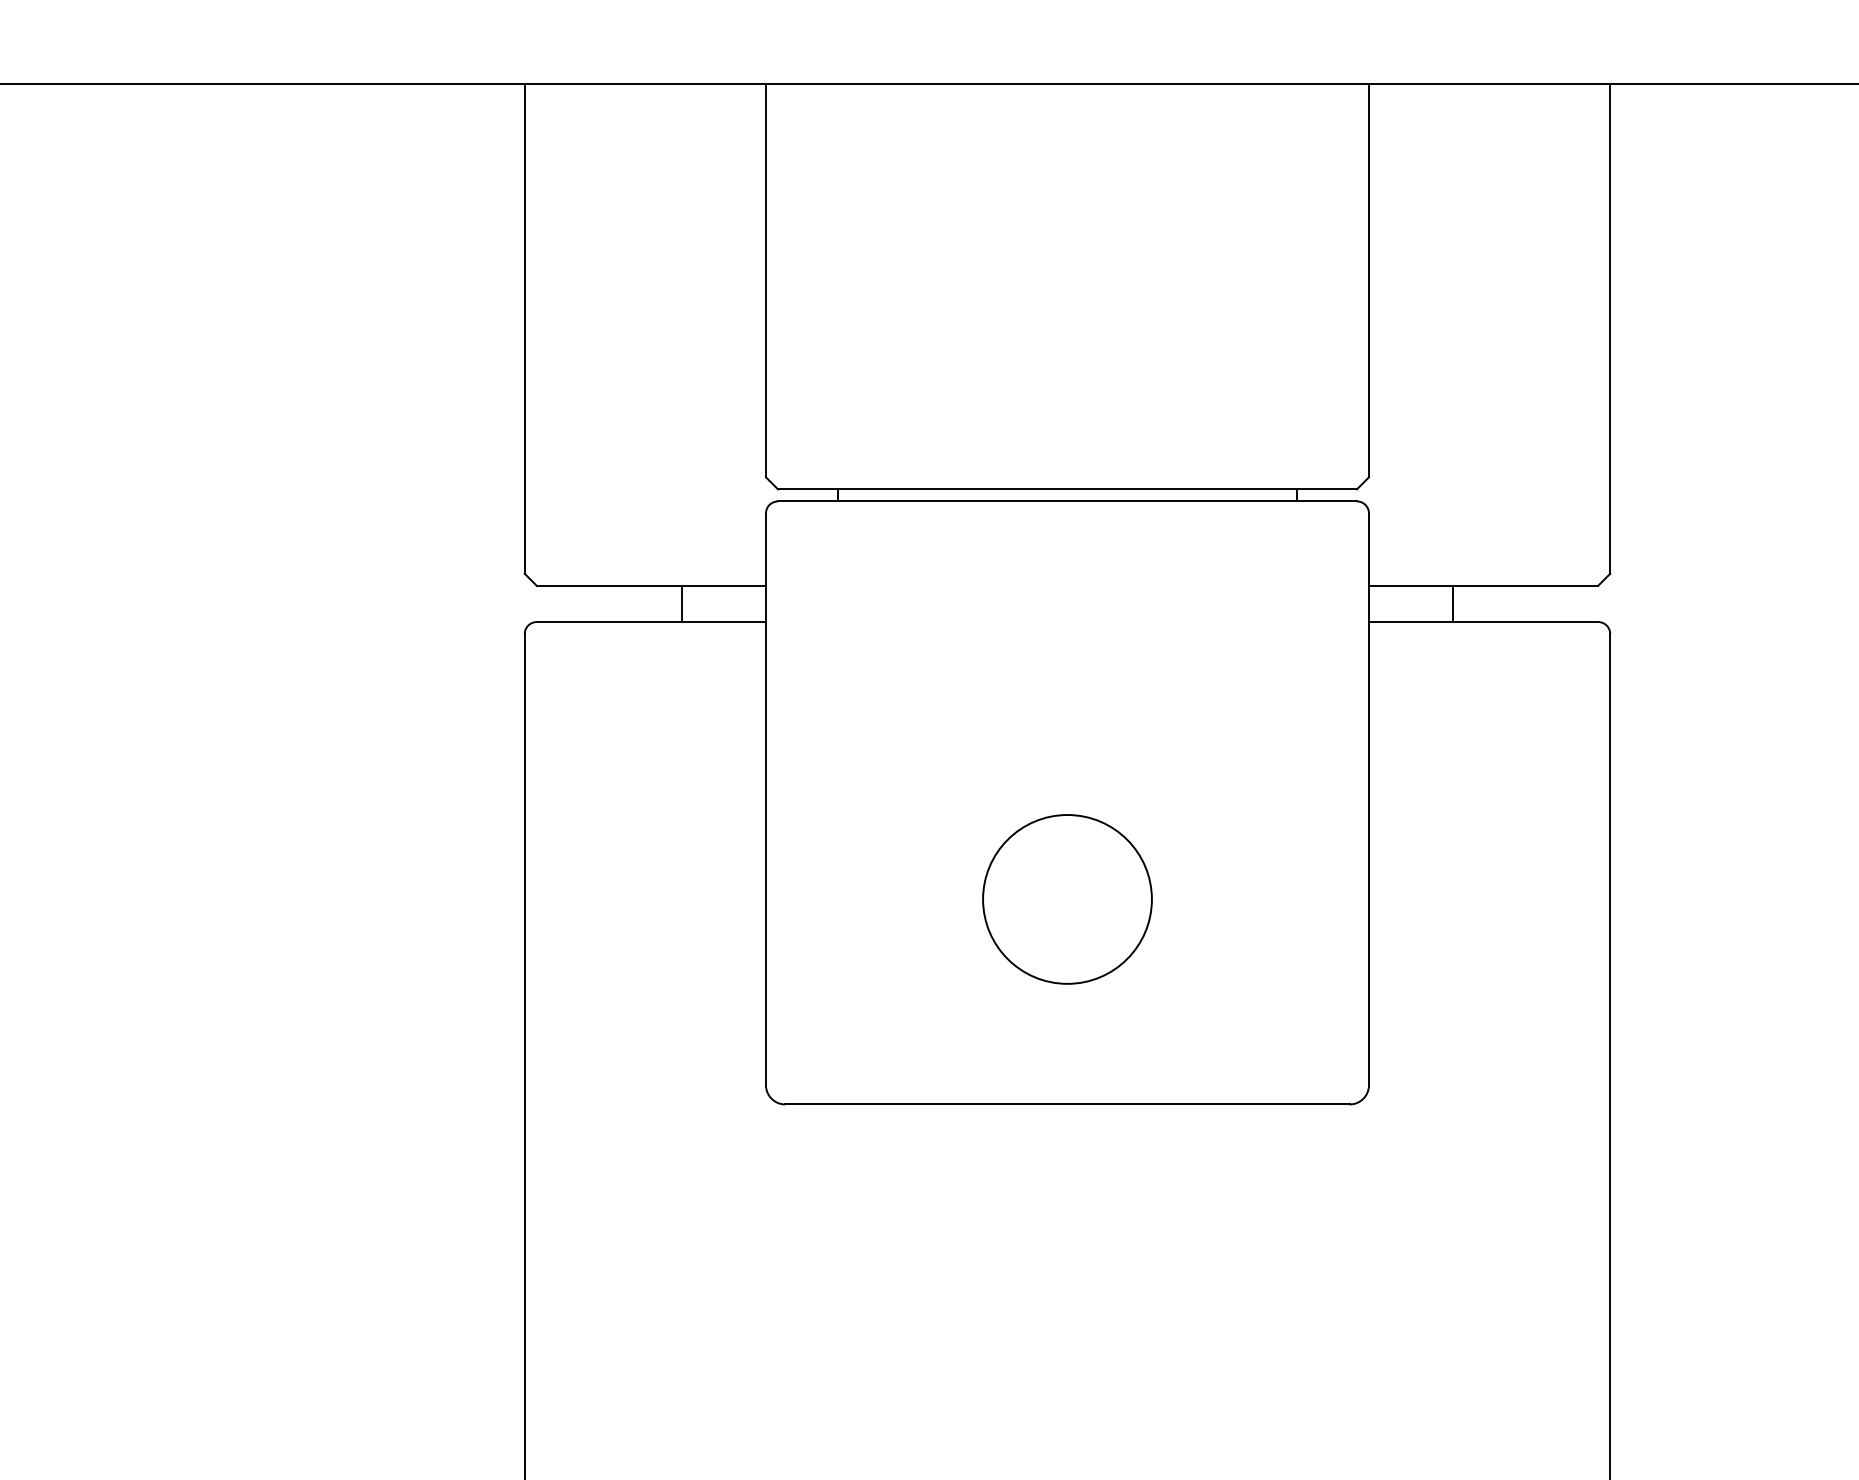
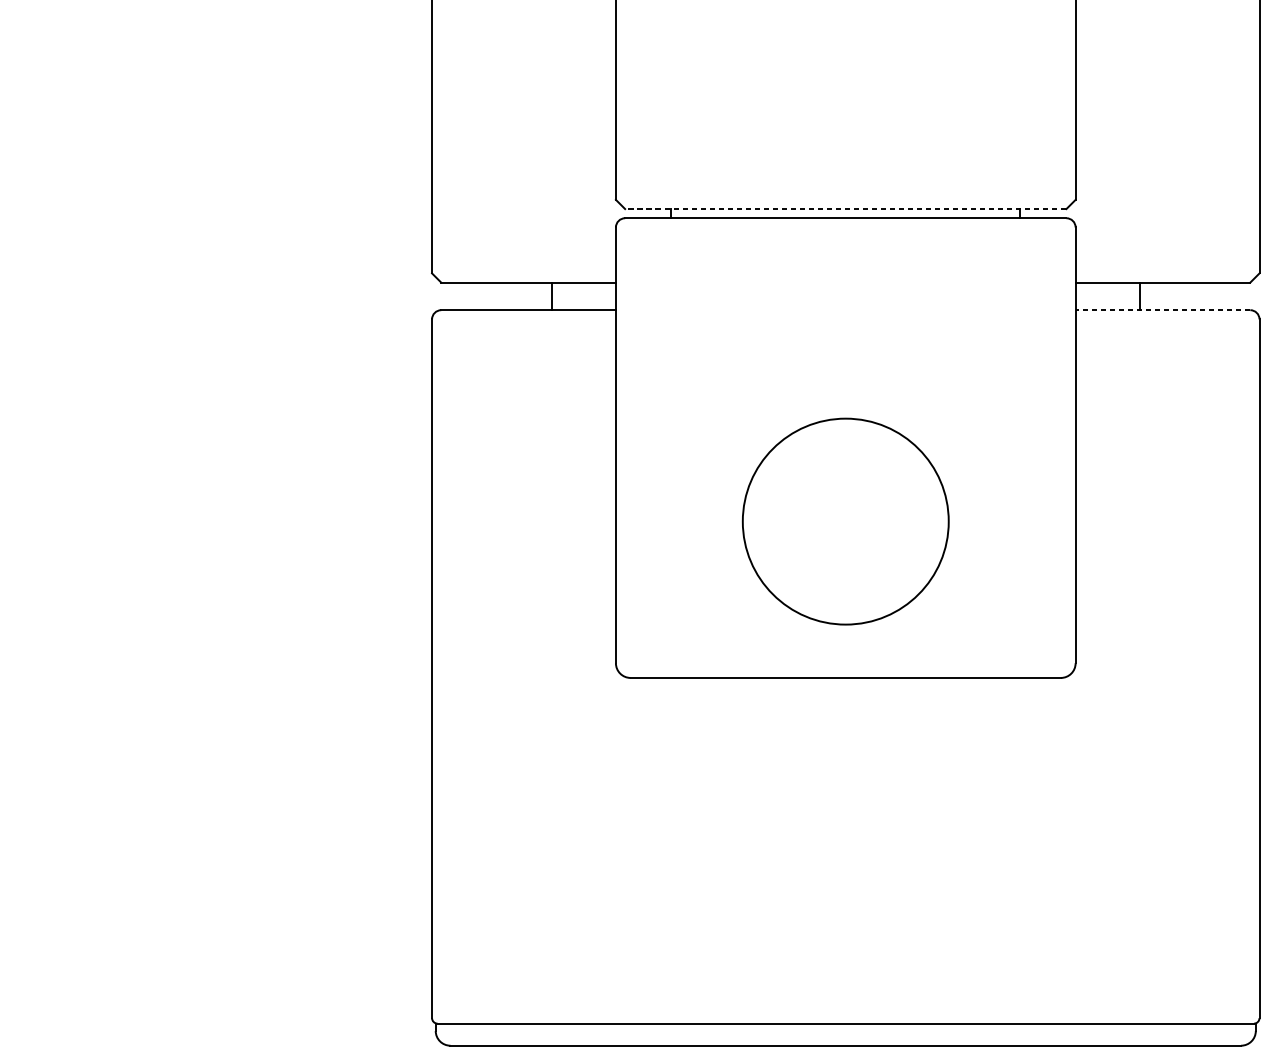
line: (1066, 489) -> (845, 209), solid -> dashed
line: (1483, 622) -> (1162, 310), solid -> dashed
circle: (1067, 899) -> (845, 521), size x1.6

